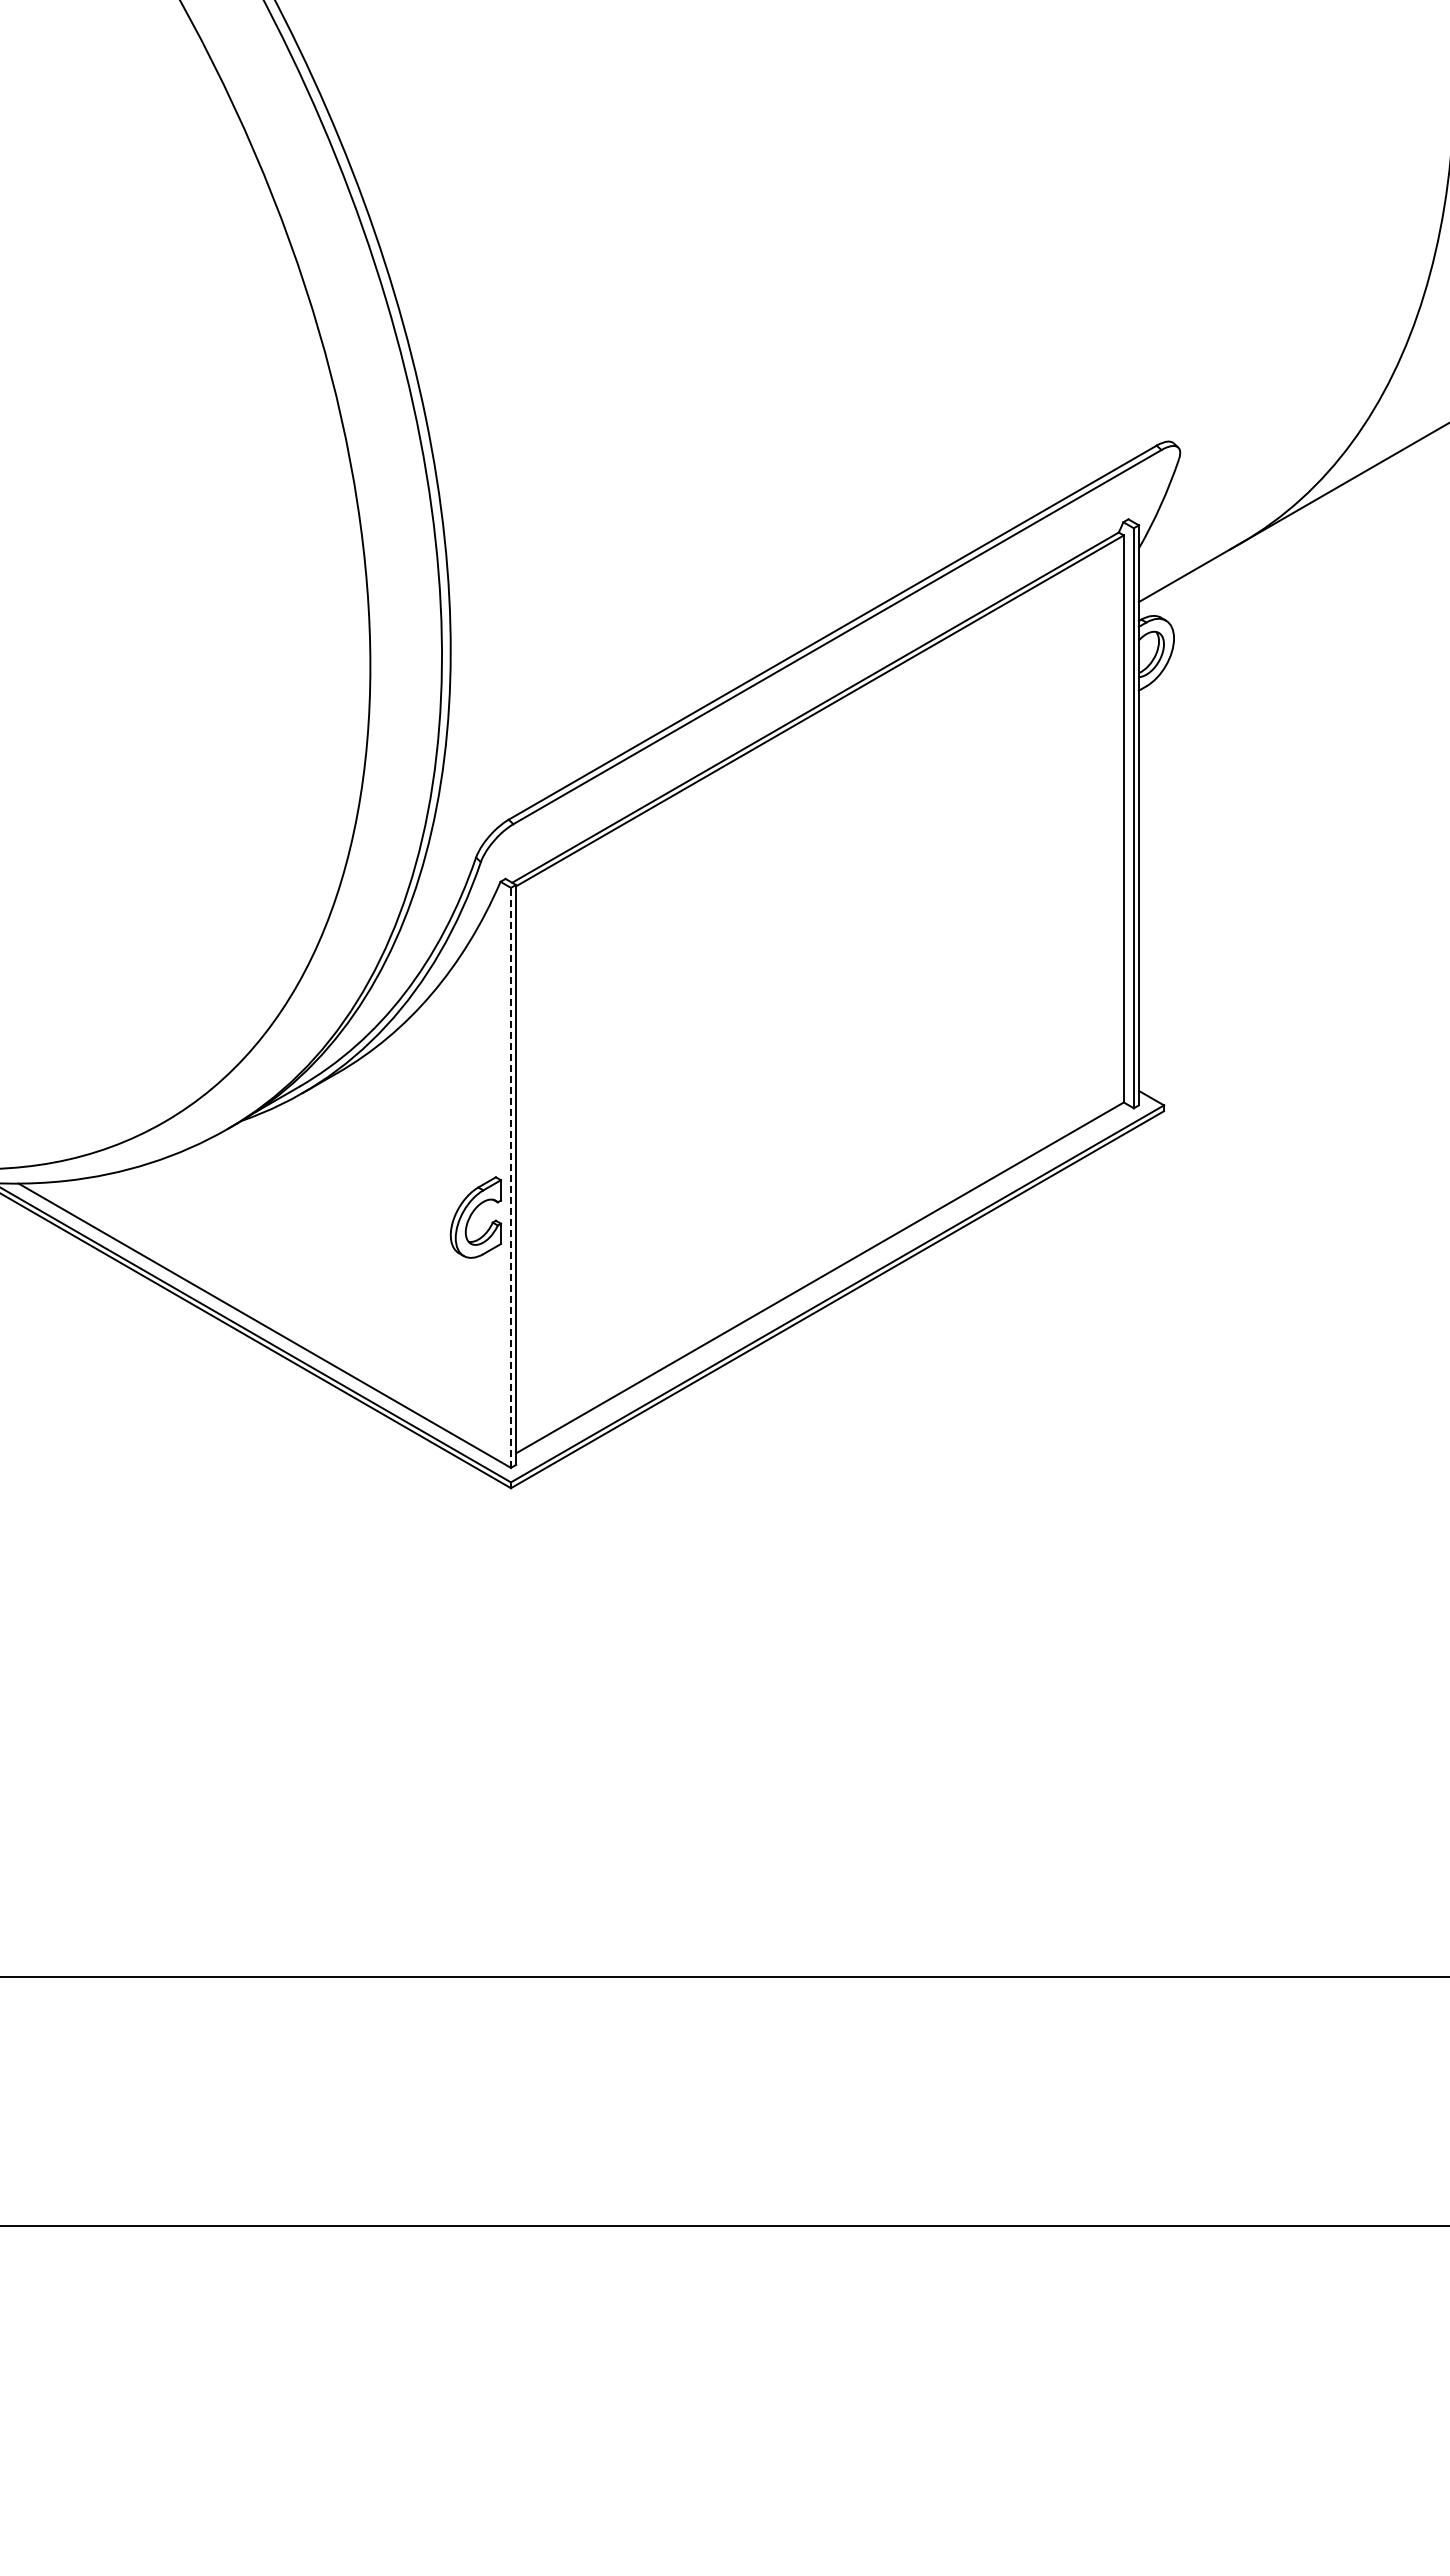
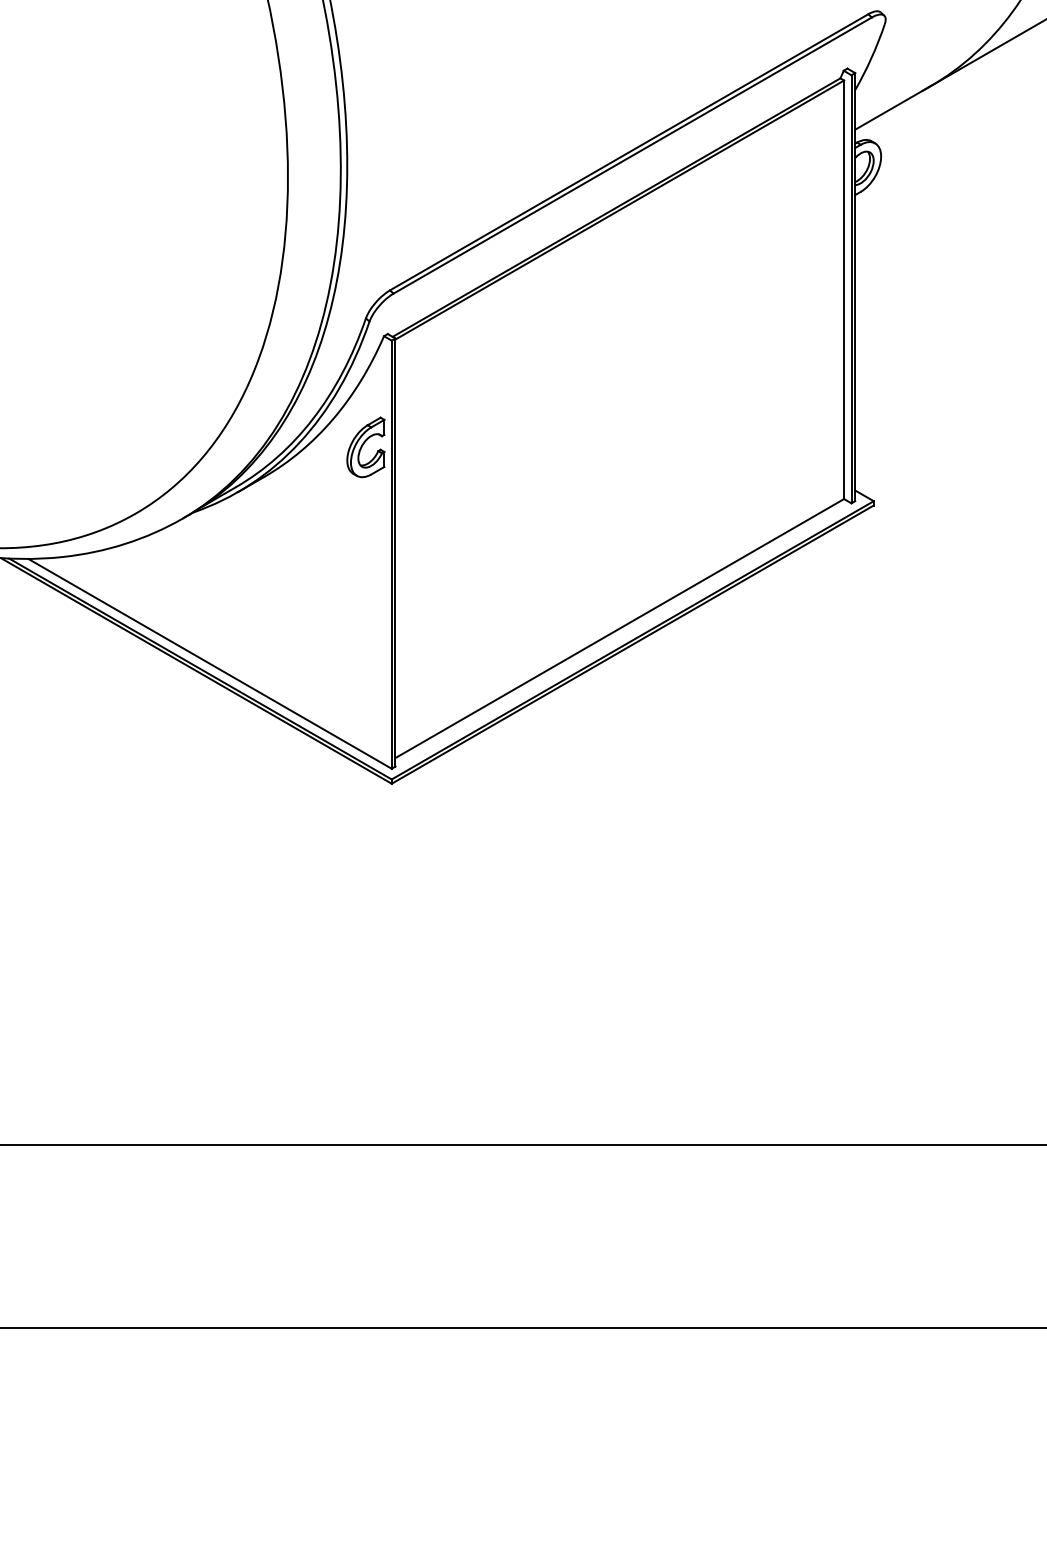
line: (511, 1177) -> (392, 554), dashed -> solid
part: (475, 1217) -> (365, 447), moved

